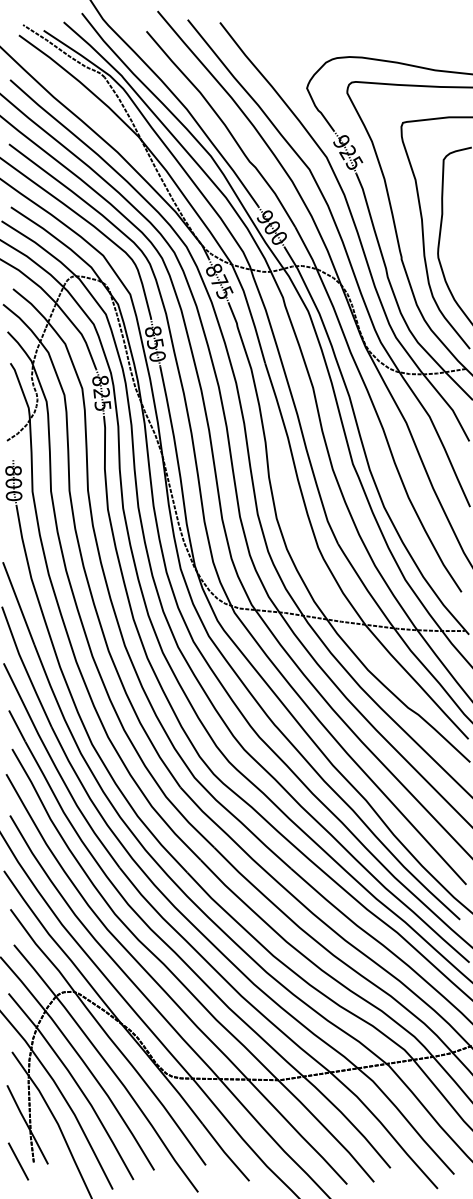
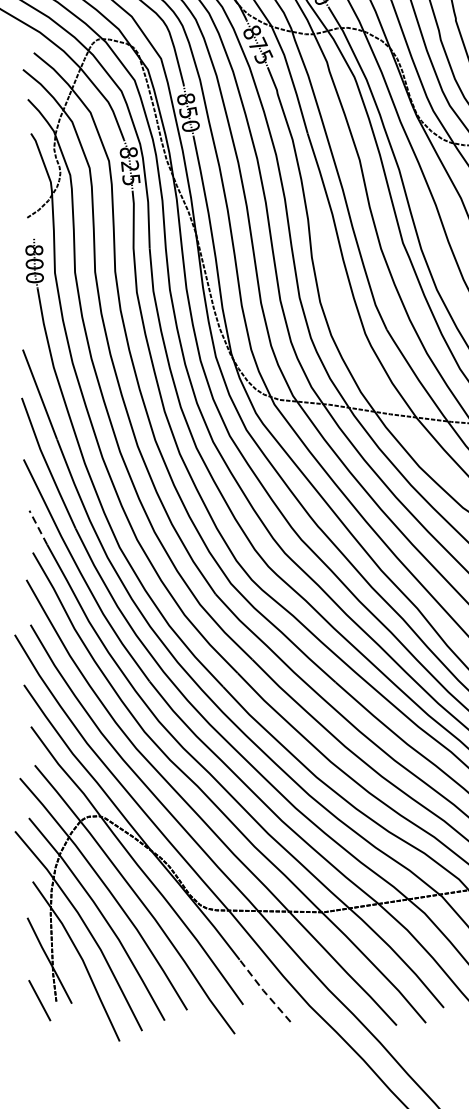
line: (17, 726) -> (38, 528), solid -> dashed
line: (224, 1152) -> (263, 990), solid -> dashed

